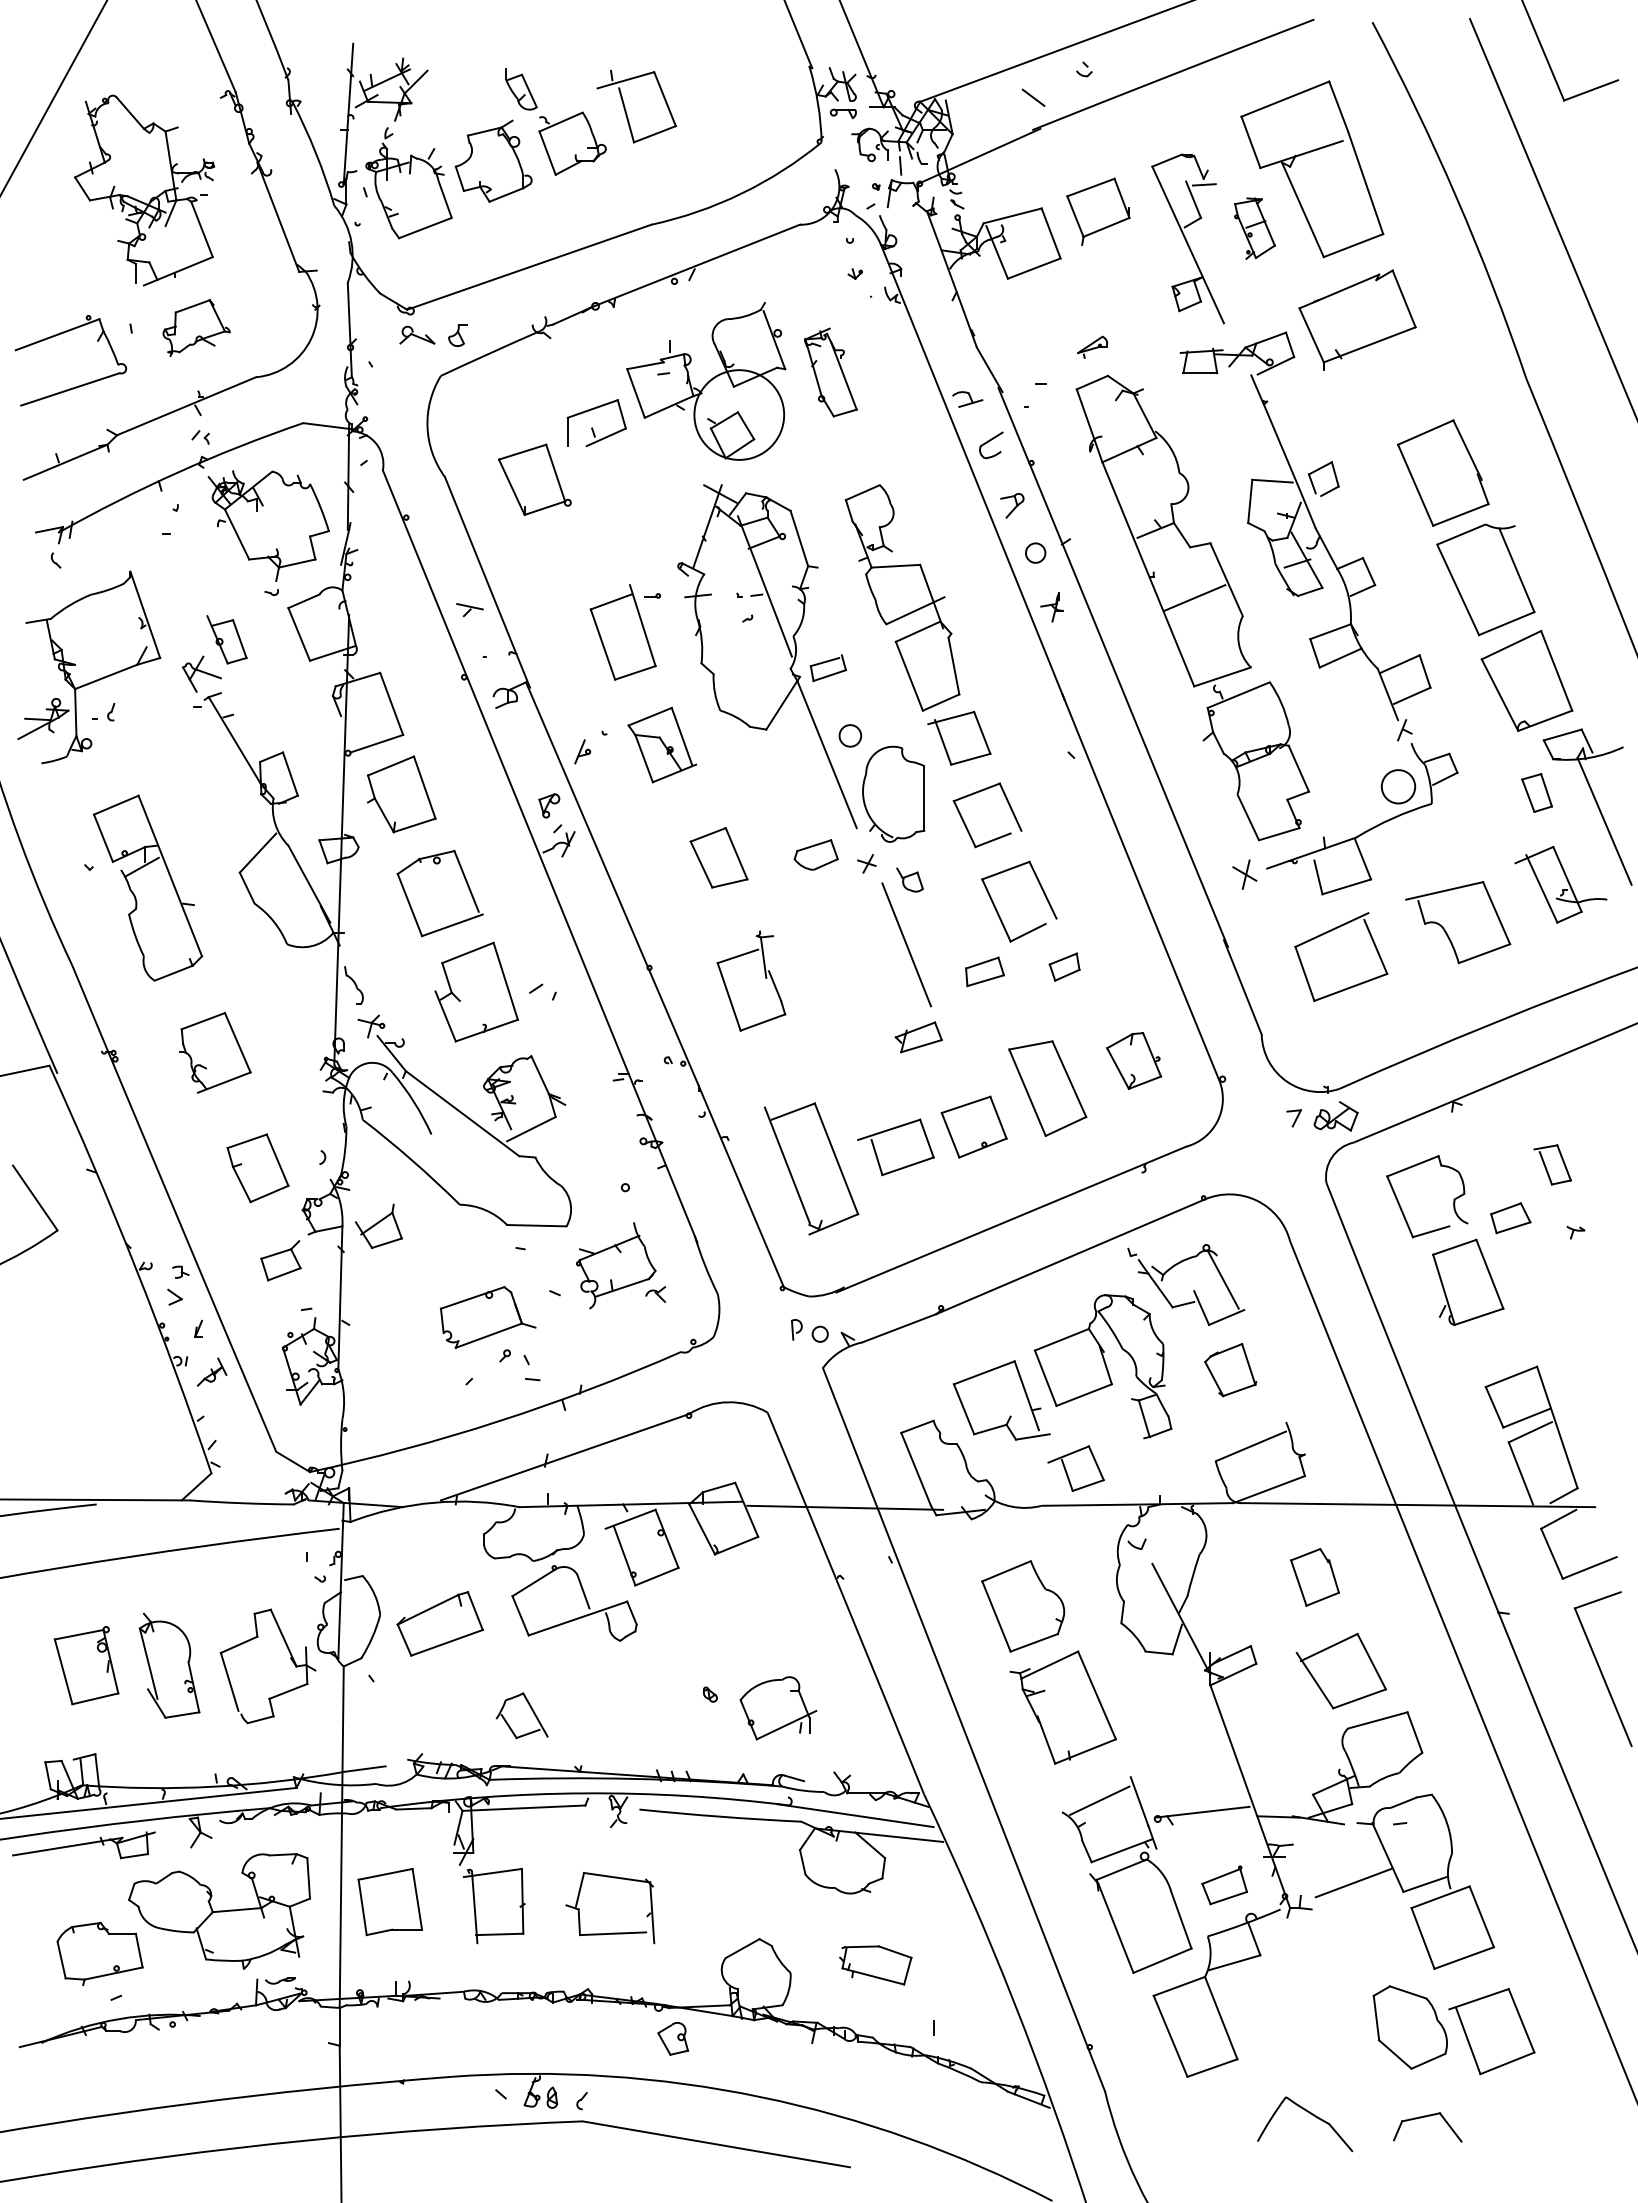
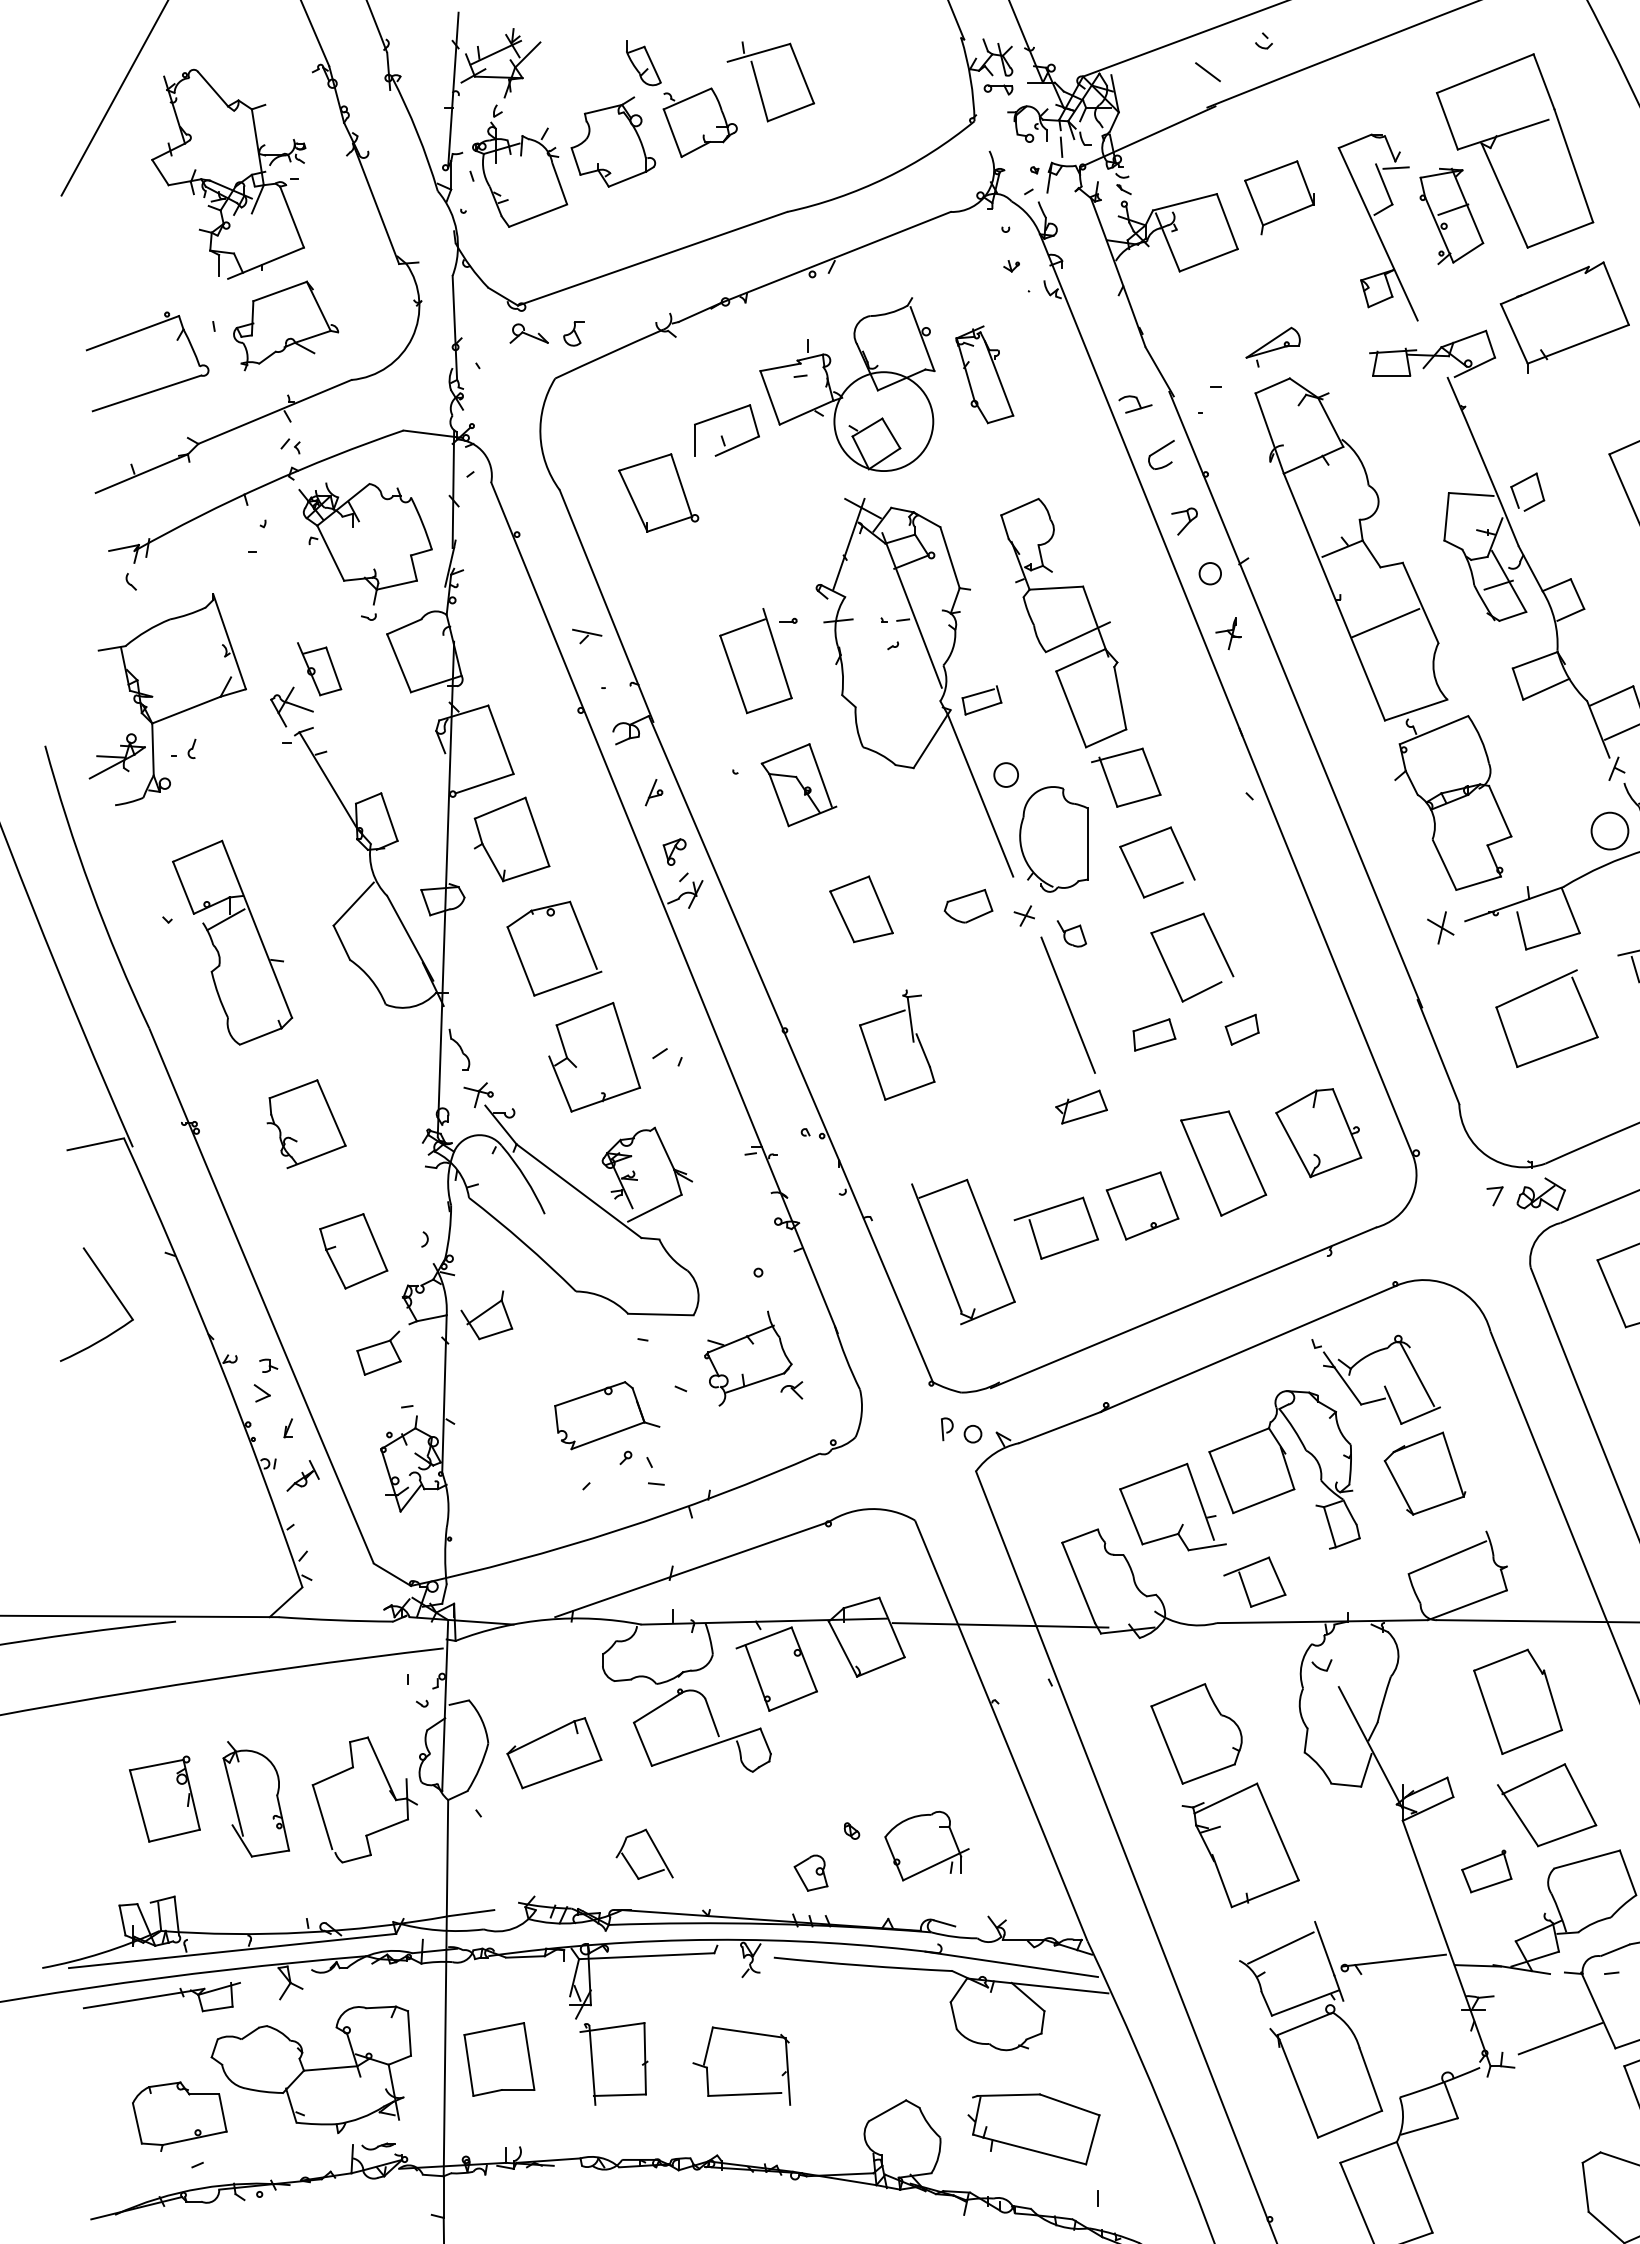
part: (1254, 228) -> (1451, 216), size x1.43
part: (196, 328) -> (285, 326), size x1.43
part: (1092, 346) -> (1272, 346), size x1.67
part: (582, 751) -> (653, 792), moved
part: (1133, 1060) -> (1318, 1132), size x1.43
part: (1230, 1369) -> (1424, 1472), size x1.43
part: (1314, 1577) -> (1517, 1702), size x1.67
part: (1224, 1885) -> (1486, 1871), moved
part: (875, 1965) -> (1033, 2129), size x1.67
part: (672, 2038) -> (810, 1872), moved

